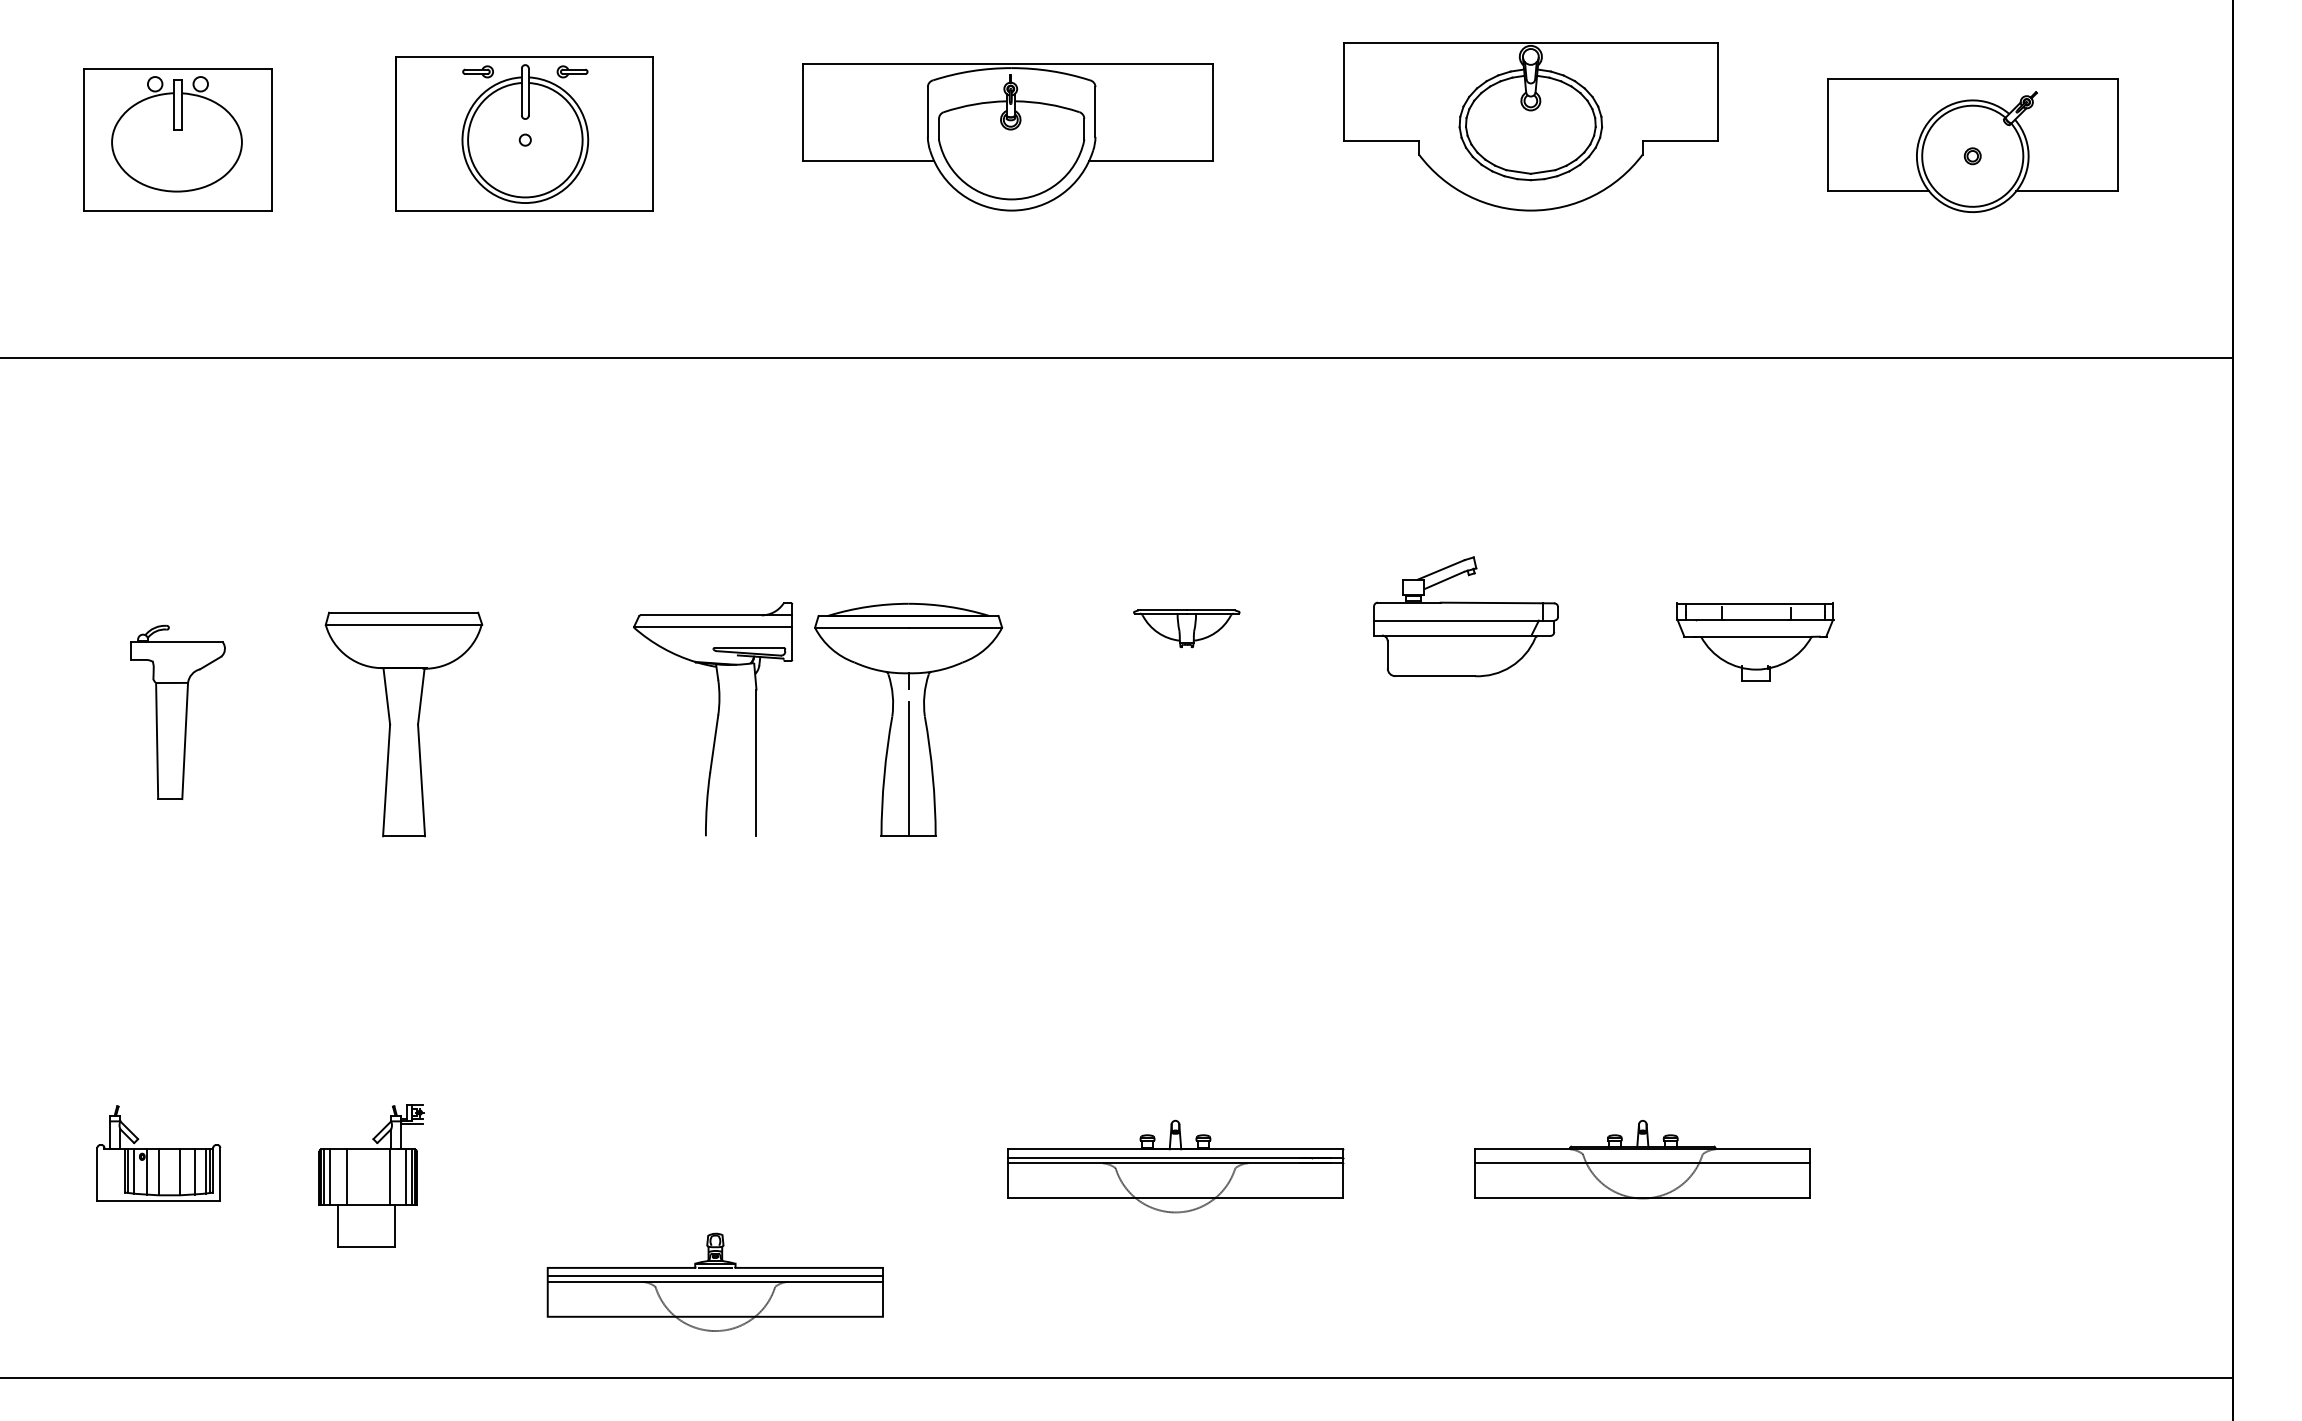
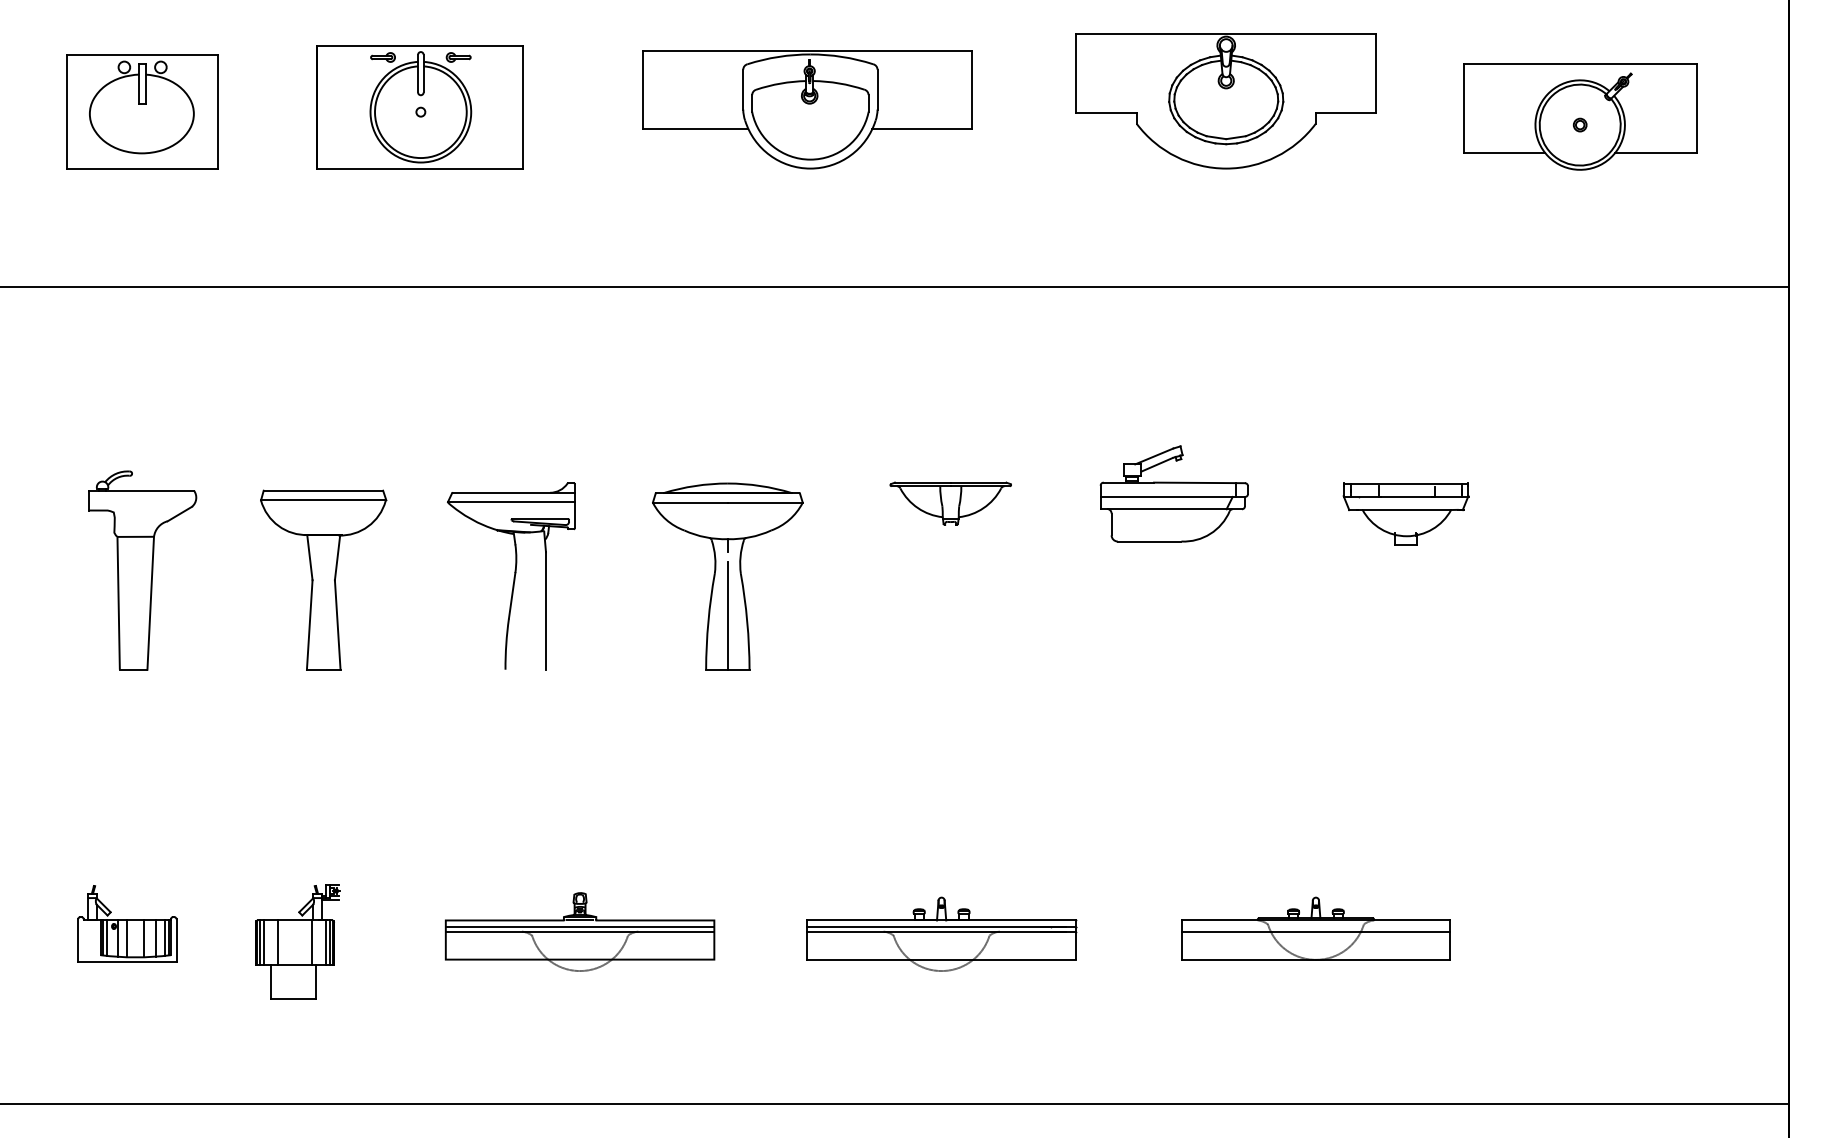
part: (1186, 628) -> (950, 503), size x1.43
part: (177, 712) -> (142, 570), size x1.43
part: (713, 719) -> (511, 576), moved
part: (714, 1281) -> (579, 931), moved

